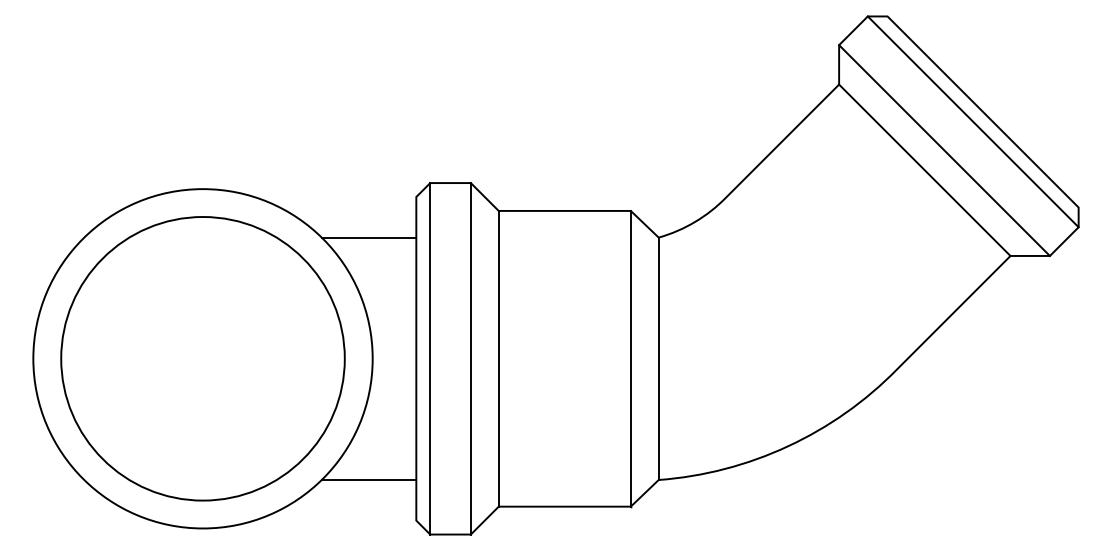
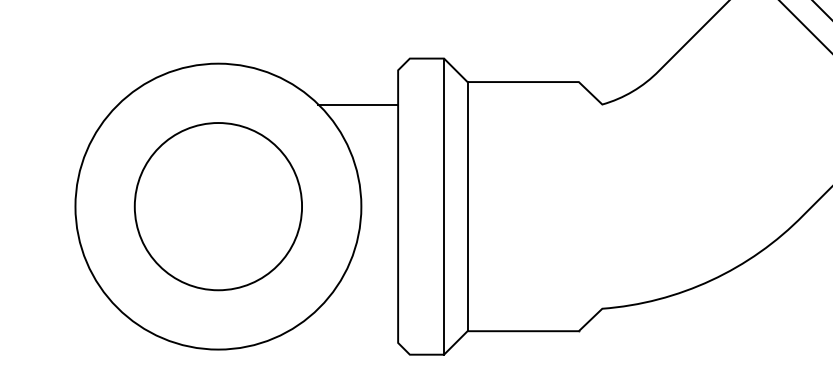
circle: (202, 358) -> (217, 206), size x0.7
line: (430, 358) -> (410, 206), removed
line: (630, 358) -> (578, 206), removed
line: (658, 358) -> (602, 206), removed
line: (368, 480) -> (357, 309), removed

